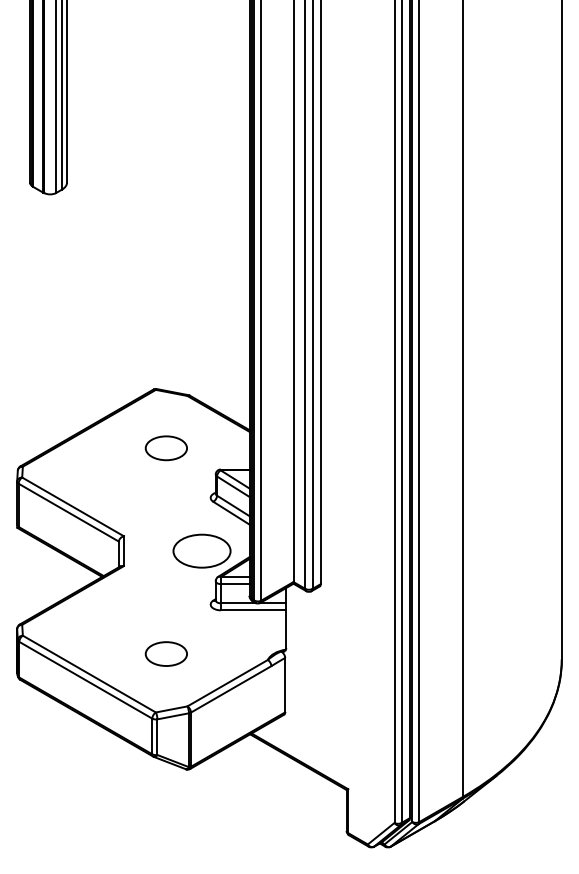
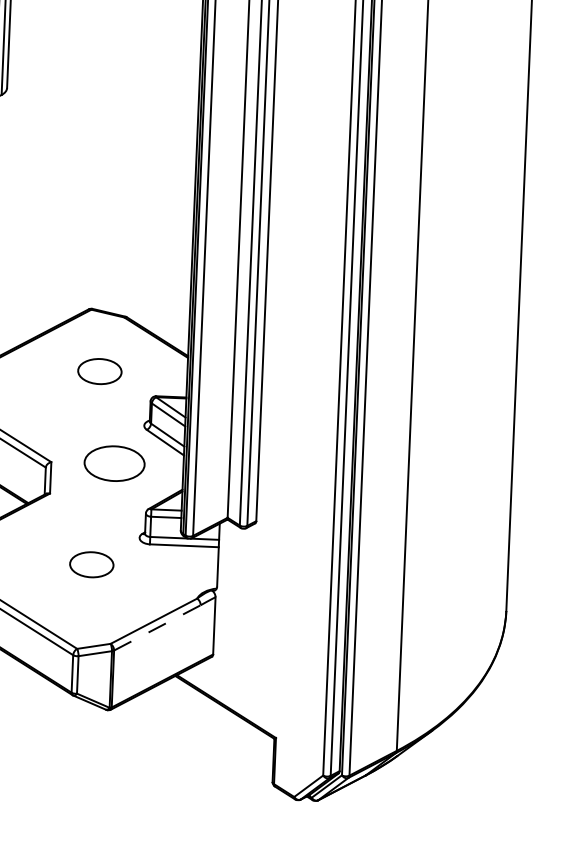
part: (201, 550) -> (114, 462), moved
part: (165, 653) -> (90, 564), moved
line: (231, 689) -> (157, 628), solid -> dashed

